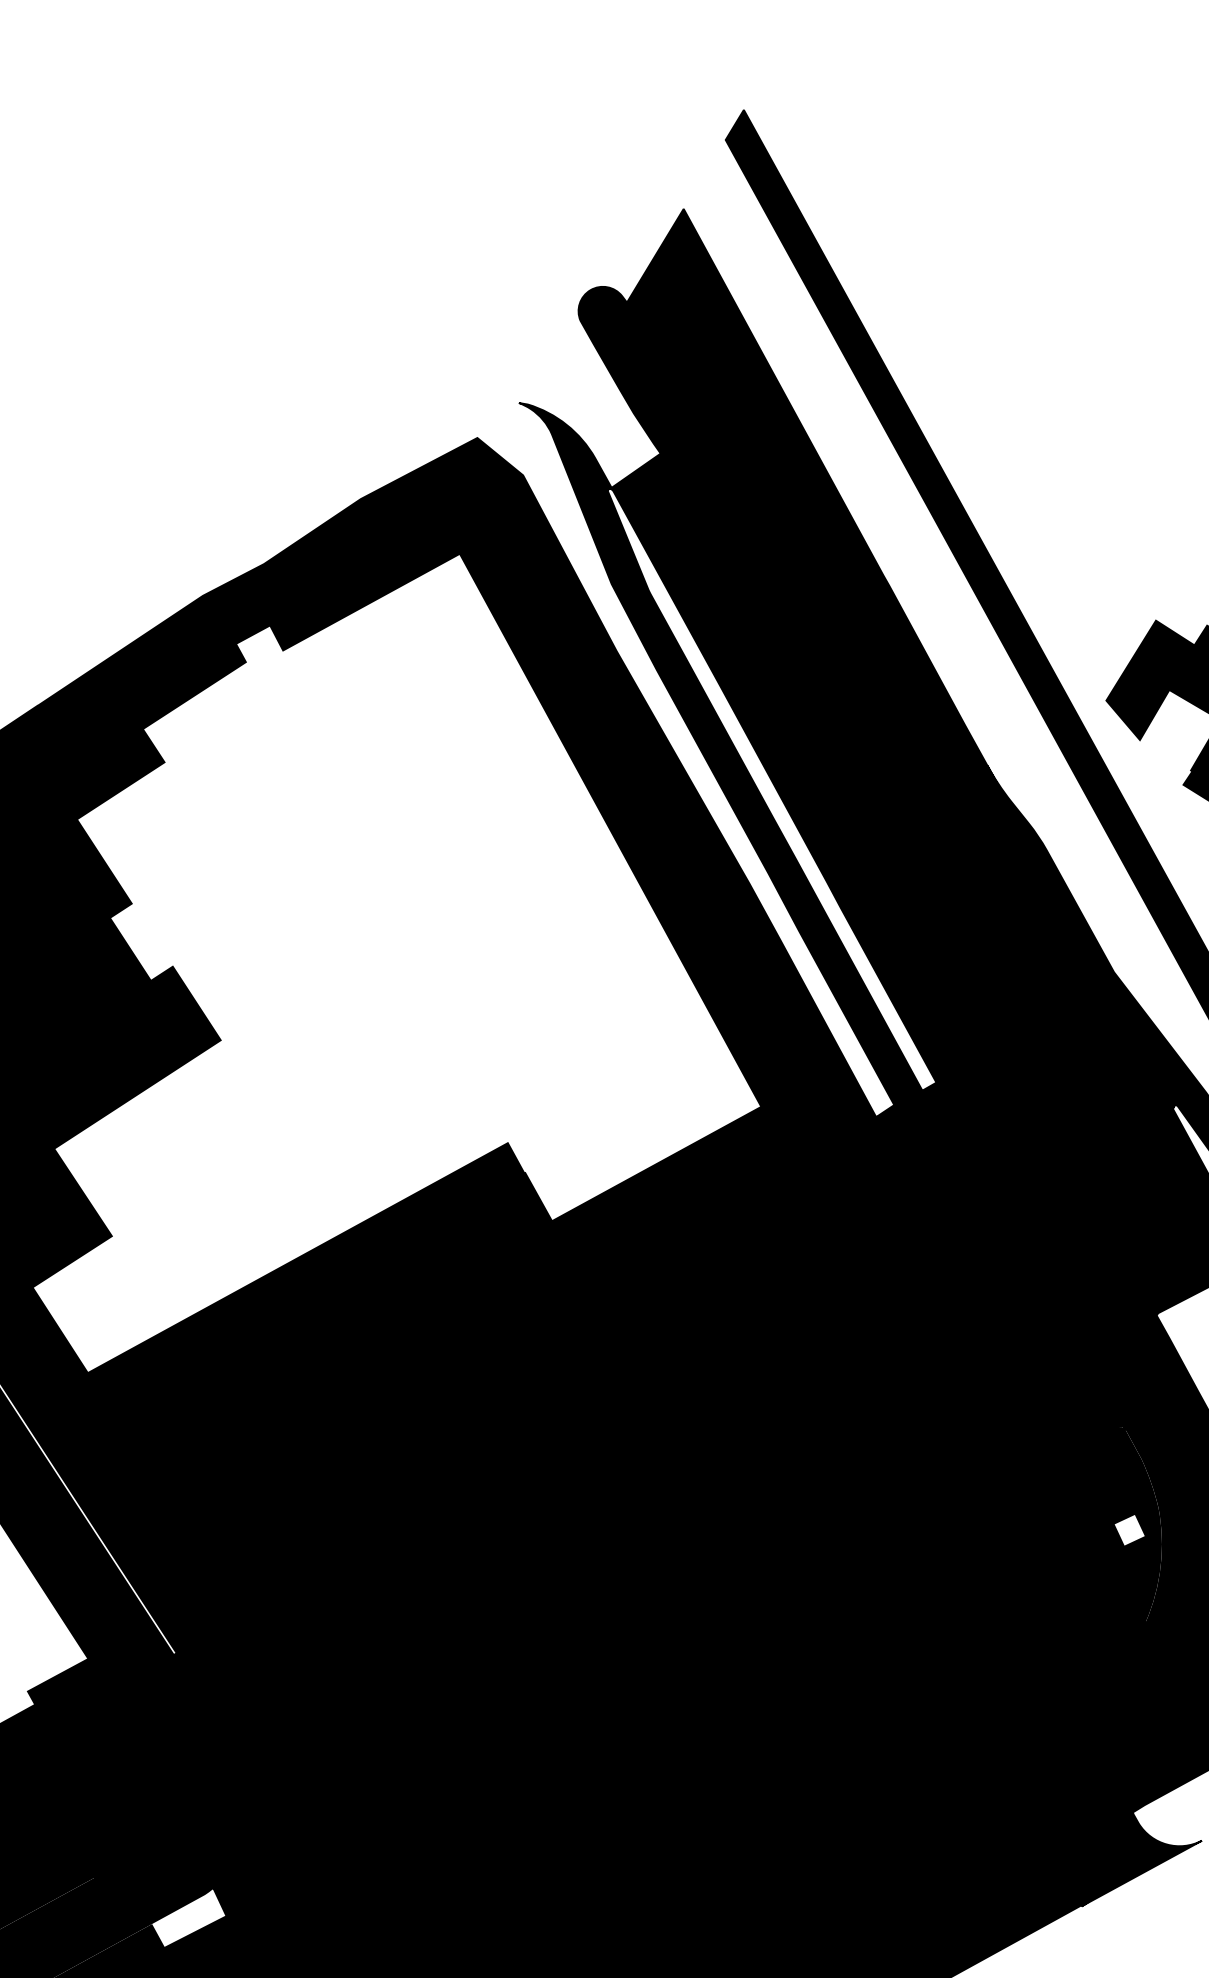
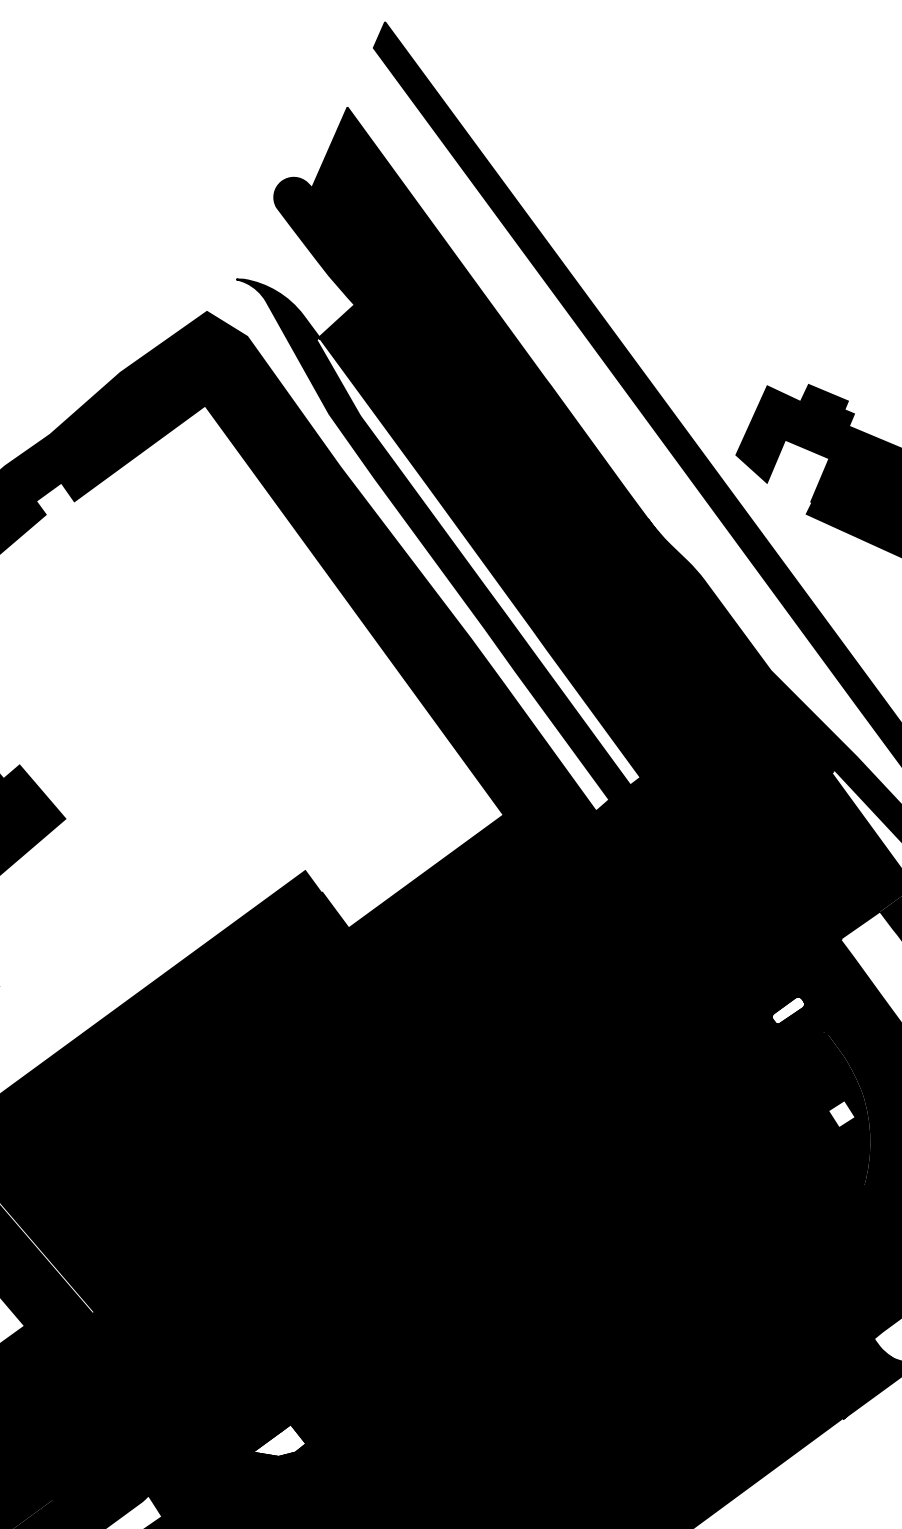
fill: (1080, 1393) -> (788, 1010), removed
fill: (381, 1841) -> (277, 1440), removed

